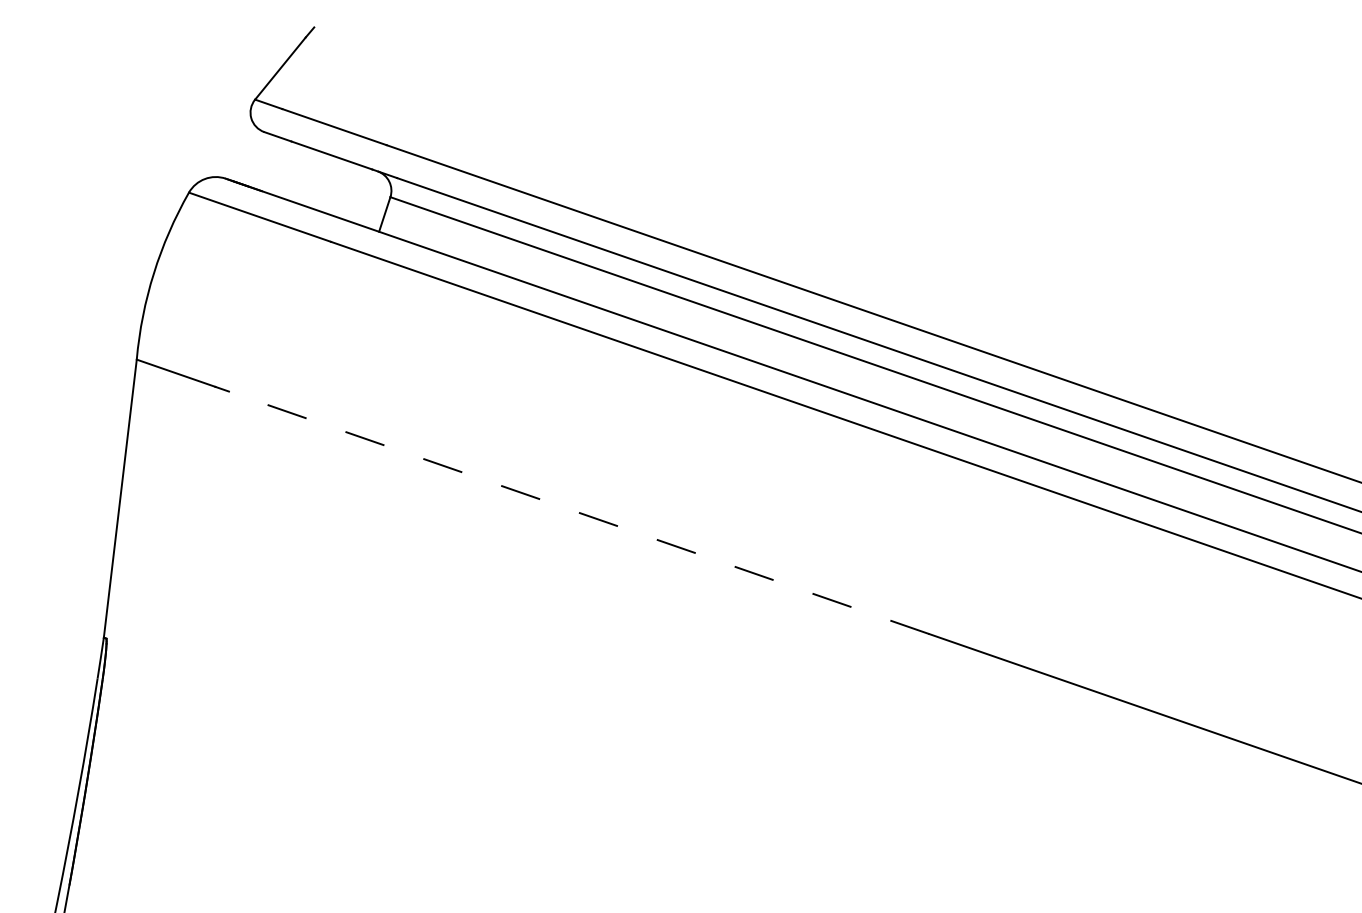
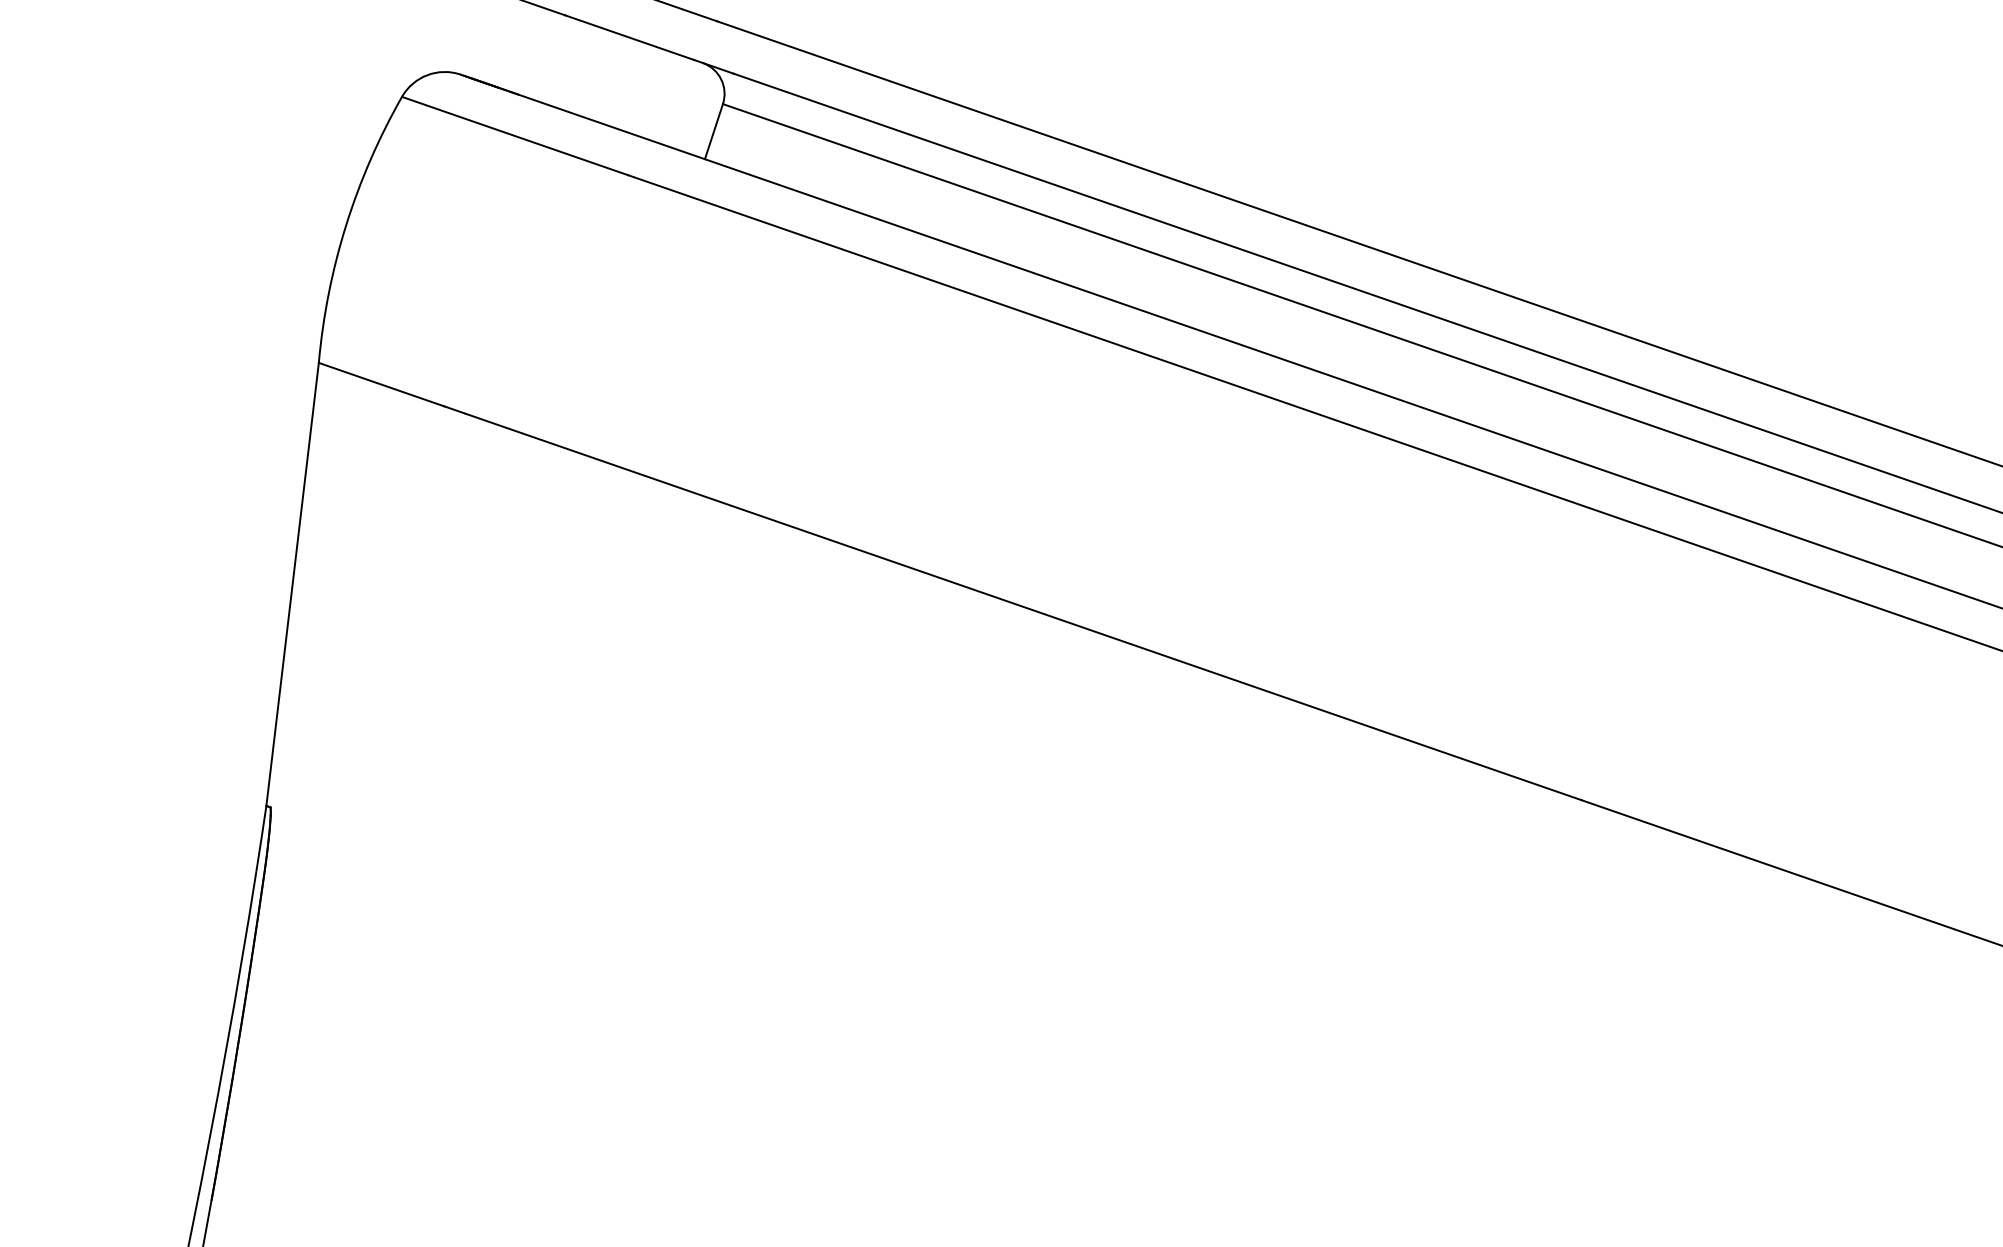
line: (579, 512) -> (1024, 606), dashed -> solid

